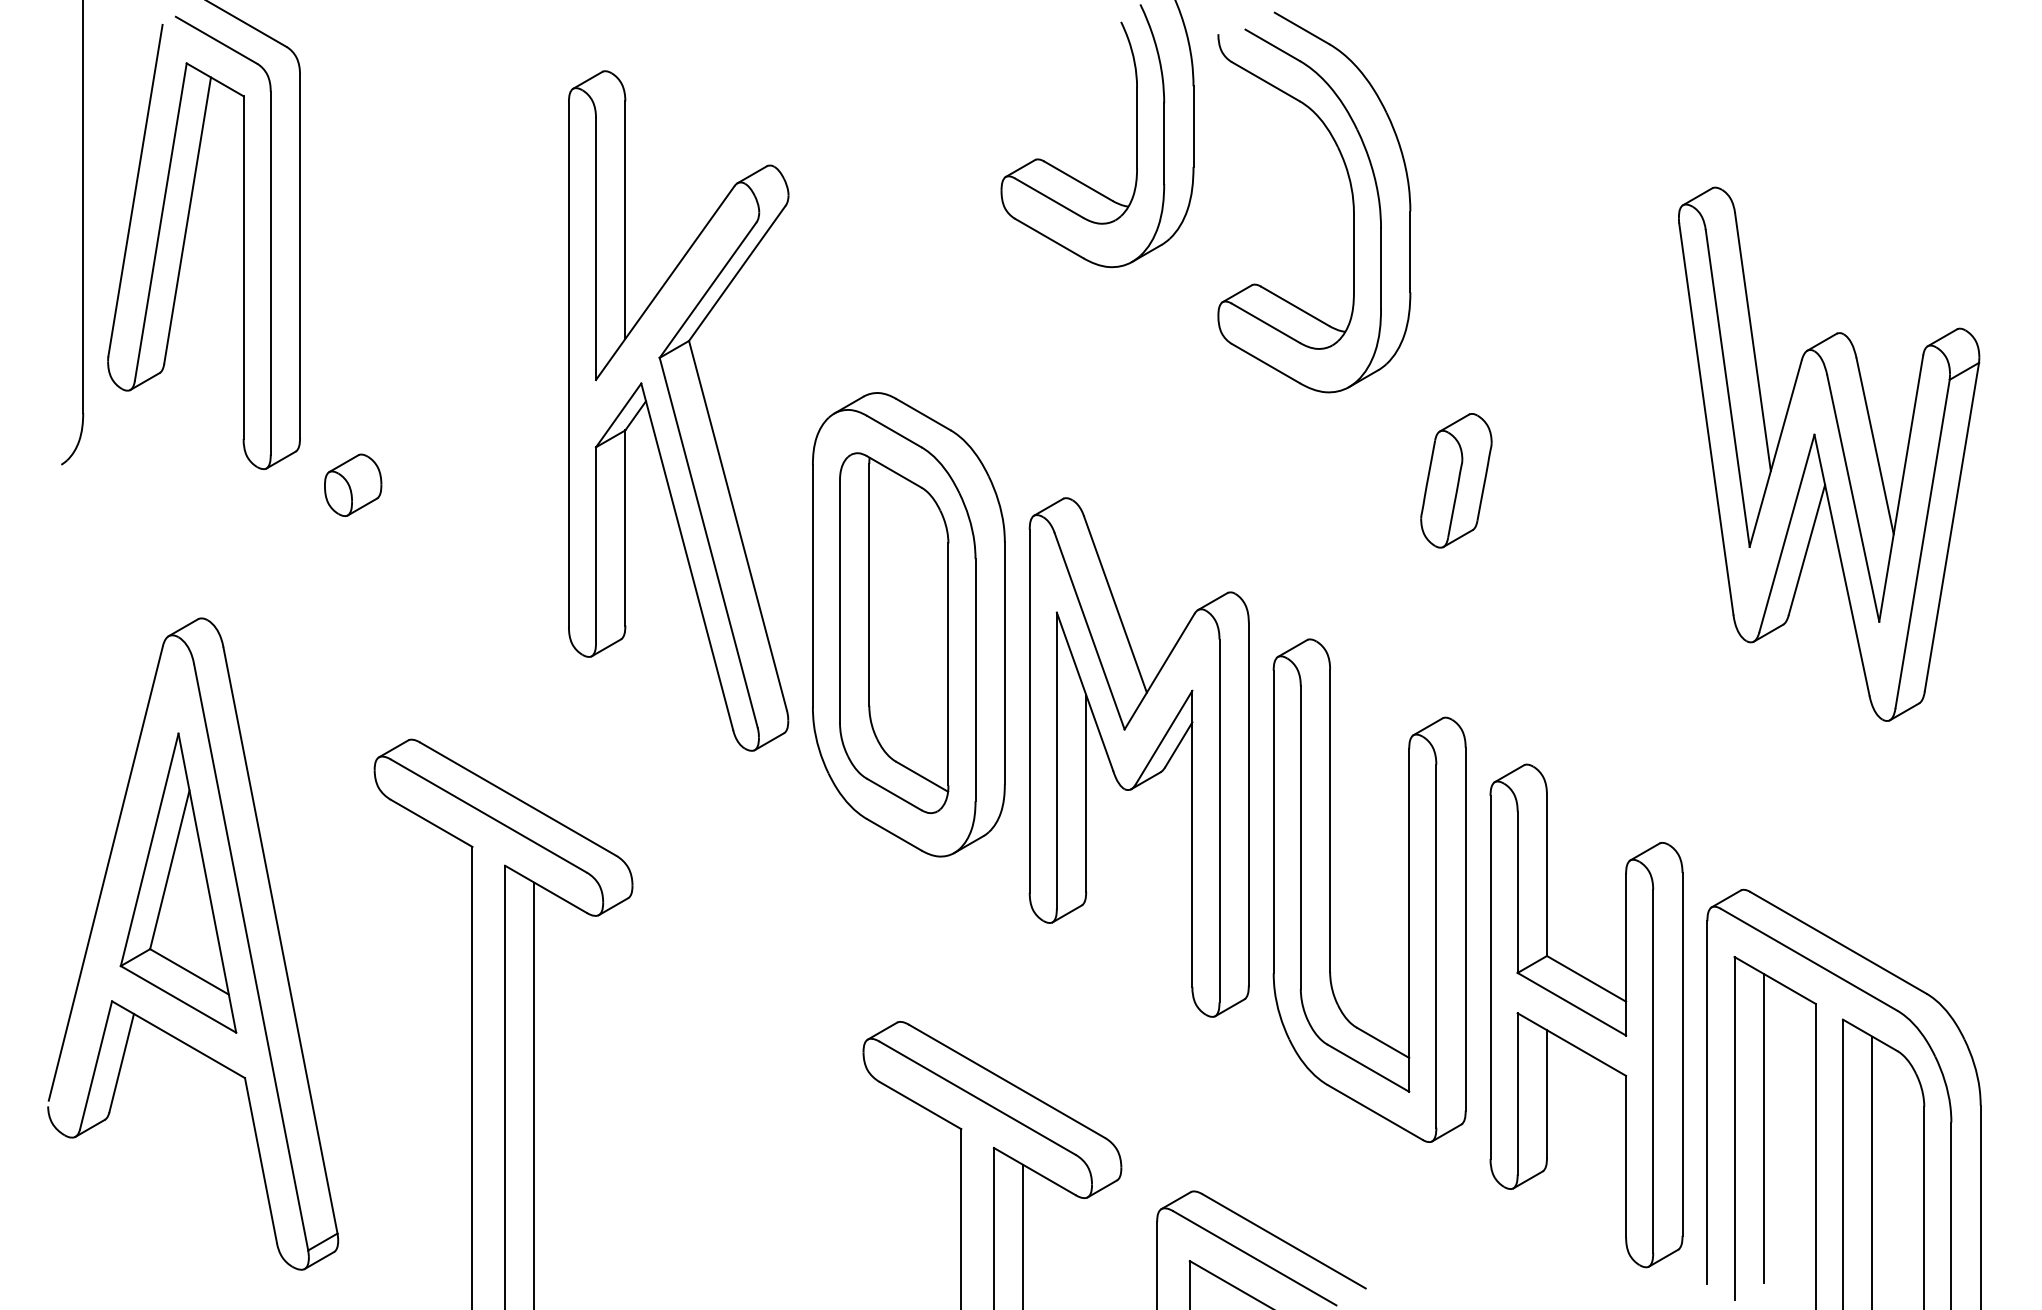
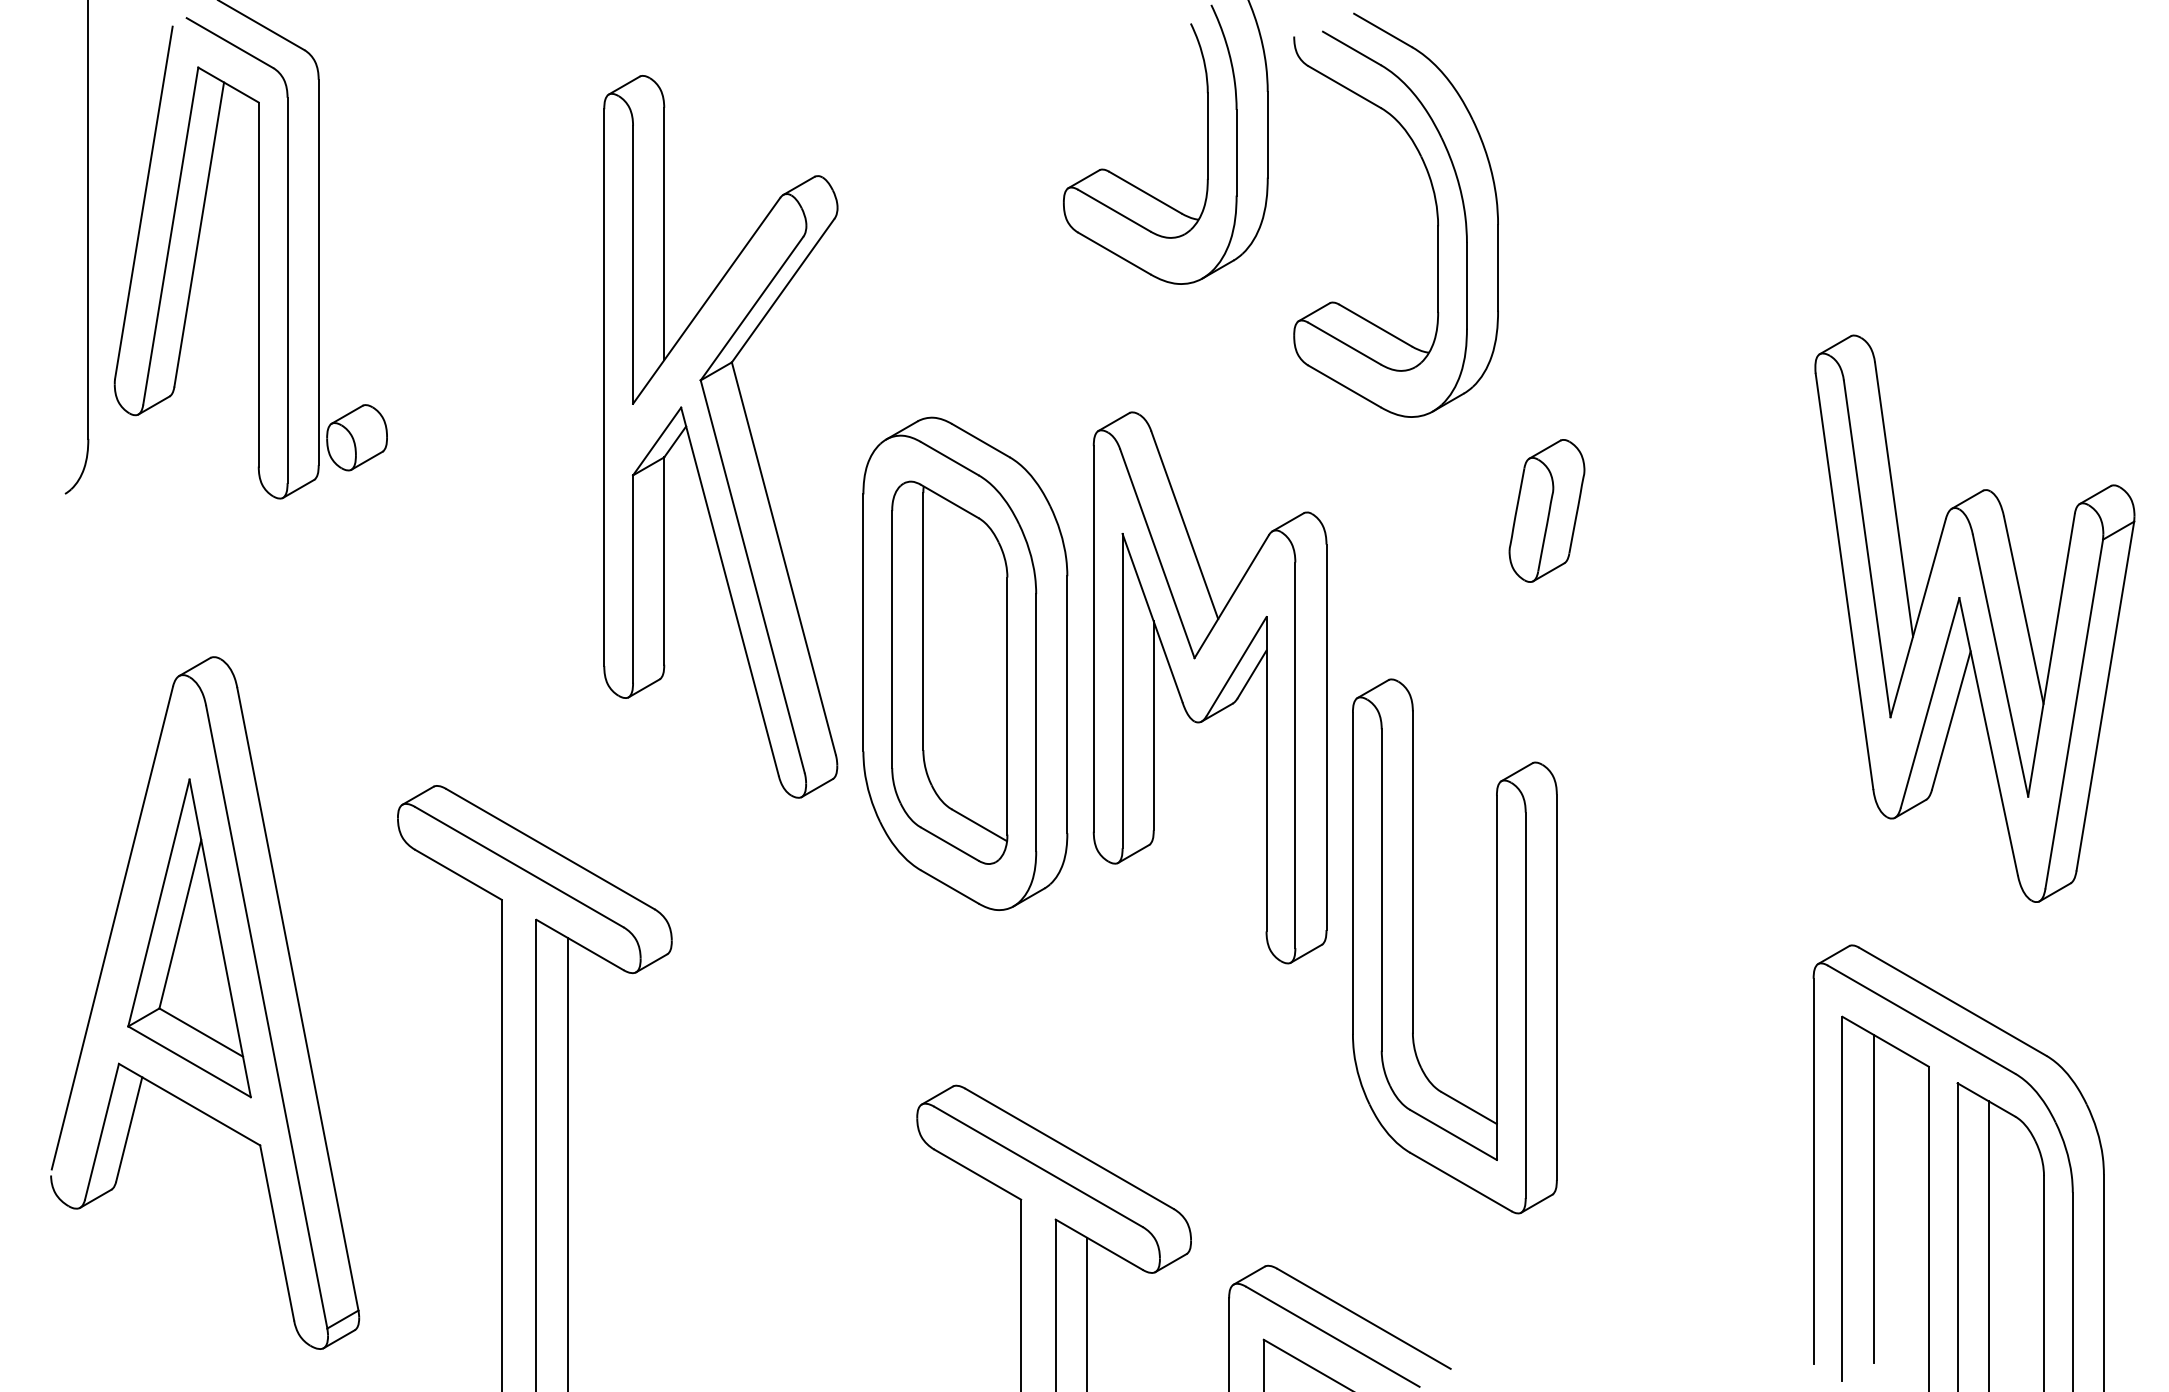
part: (1828, 454) -> (1974, 618), moved
part: (352, 485) -> (356, 437), moved
part: (1138, 757) -> (1209, 687), moved
part: (1586, 1016) -> (1685, 1079), removed

